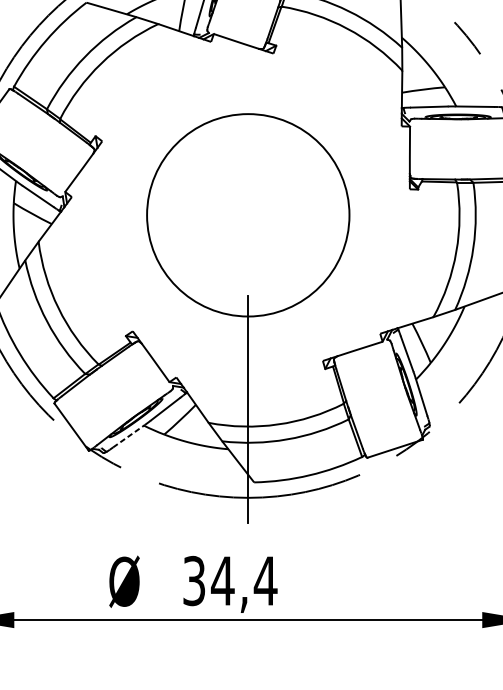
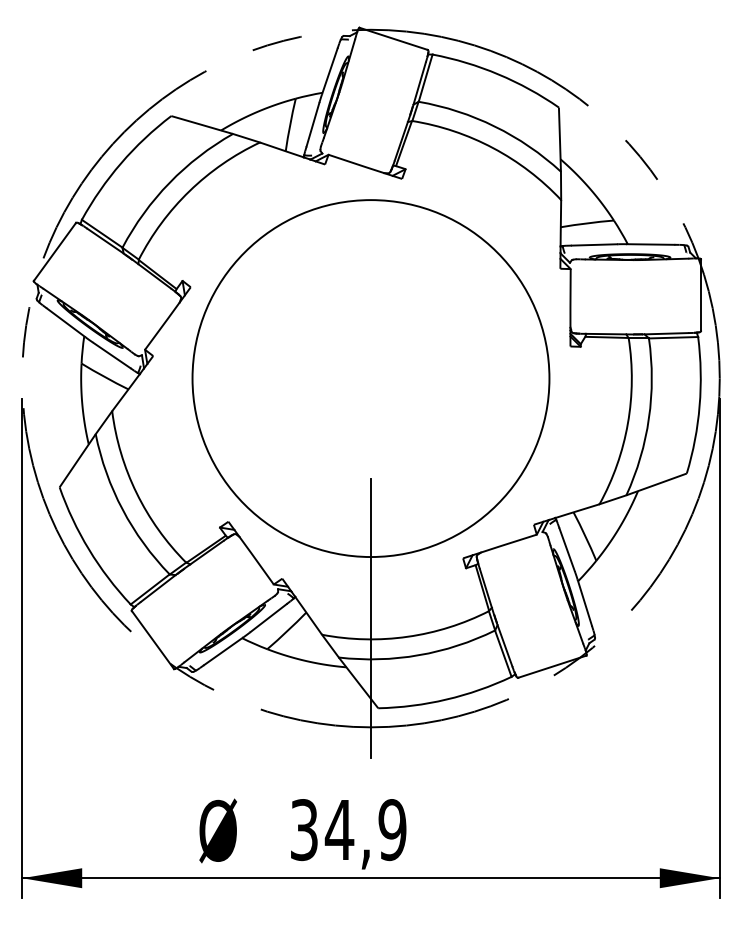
circle: (247, 215) -> (370, 378), size x1.43
line: (128, 436) -> (223, 651), dashed -> solid
text: (265, 581) -> (392, 830), 34,4 -> 34,9

